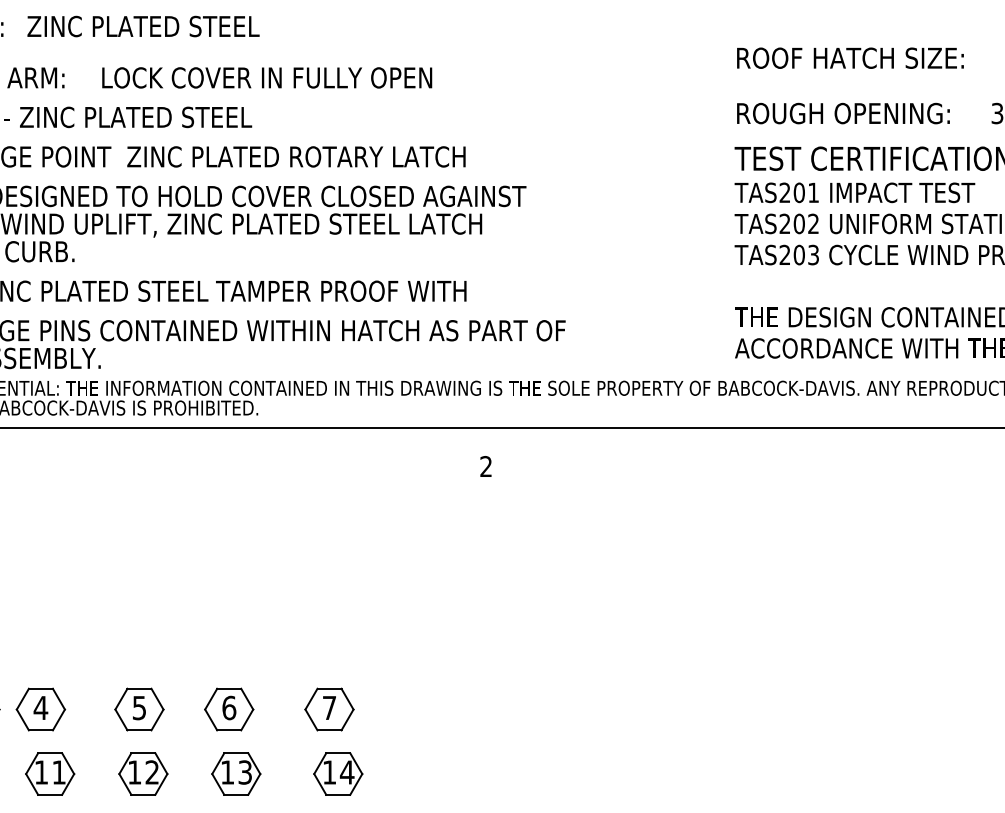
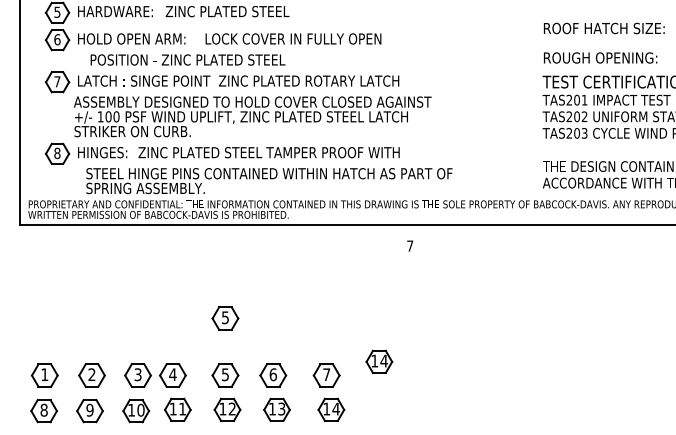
text: (486, 465) -> (410, 245), 2 -> 7
part: (139, 602) -> (225, 318), added
part: (428, 683) -> (379, 361), added

